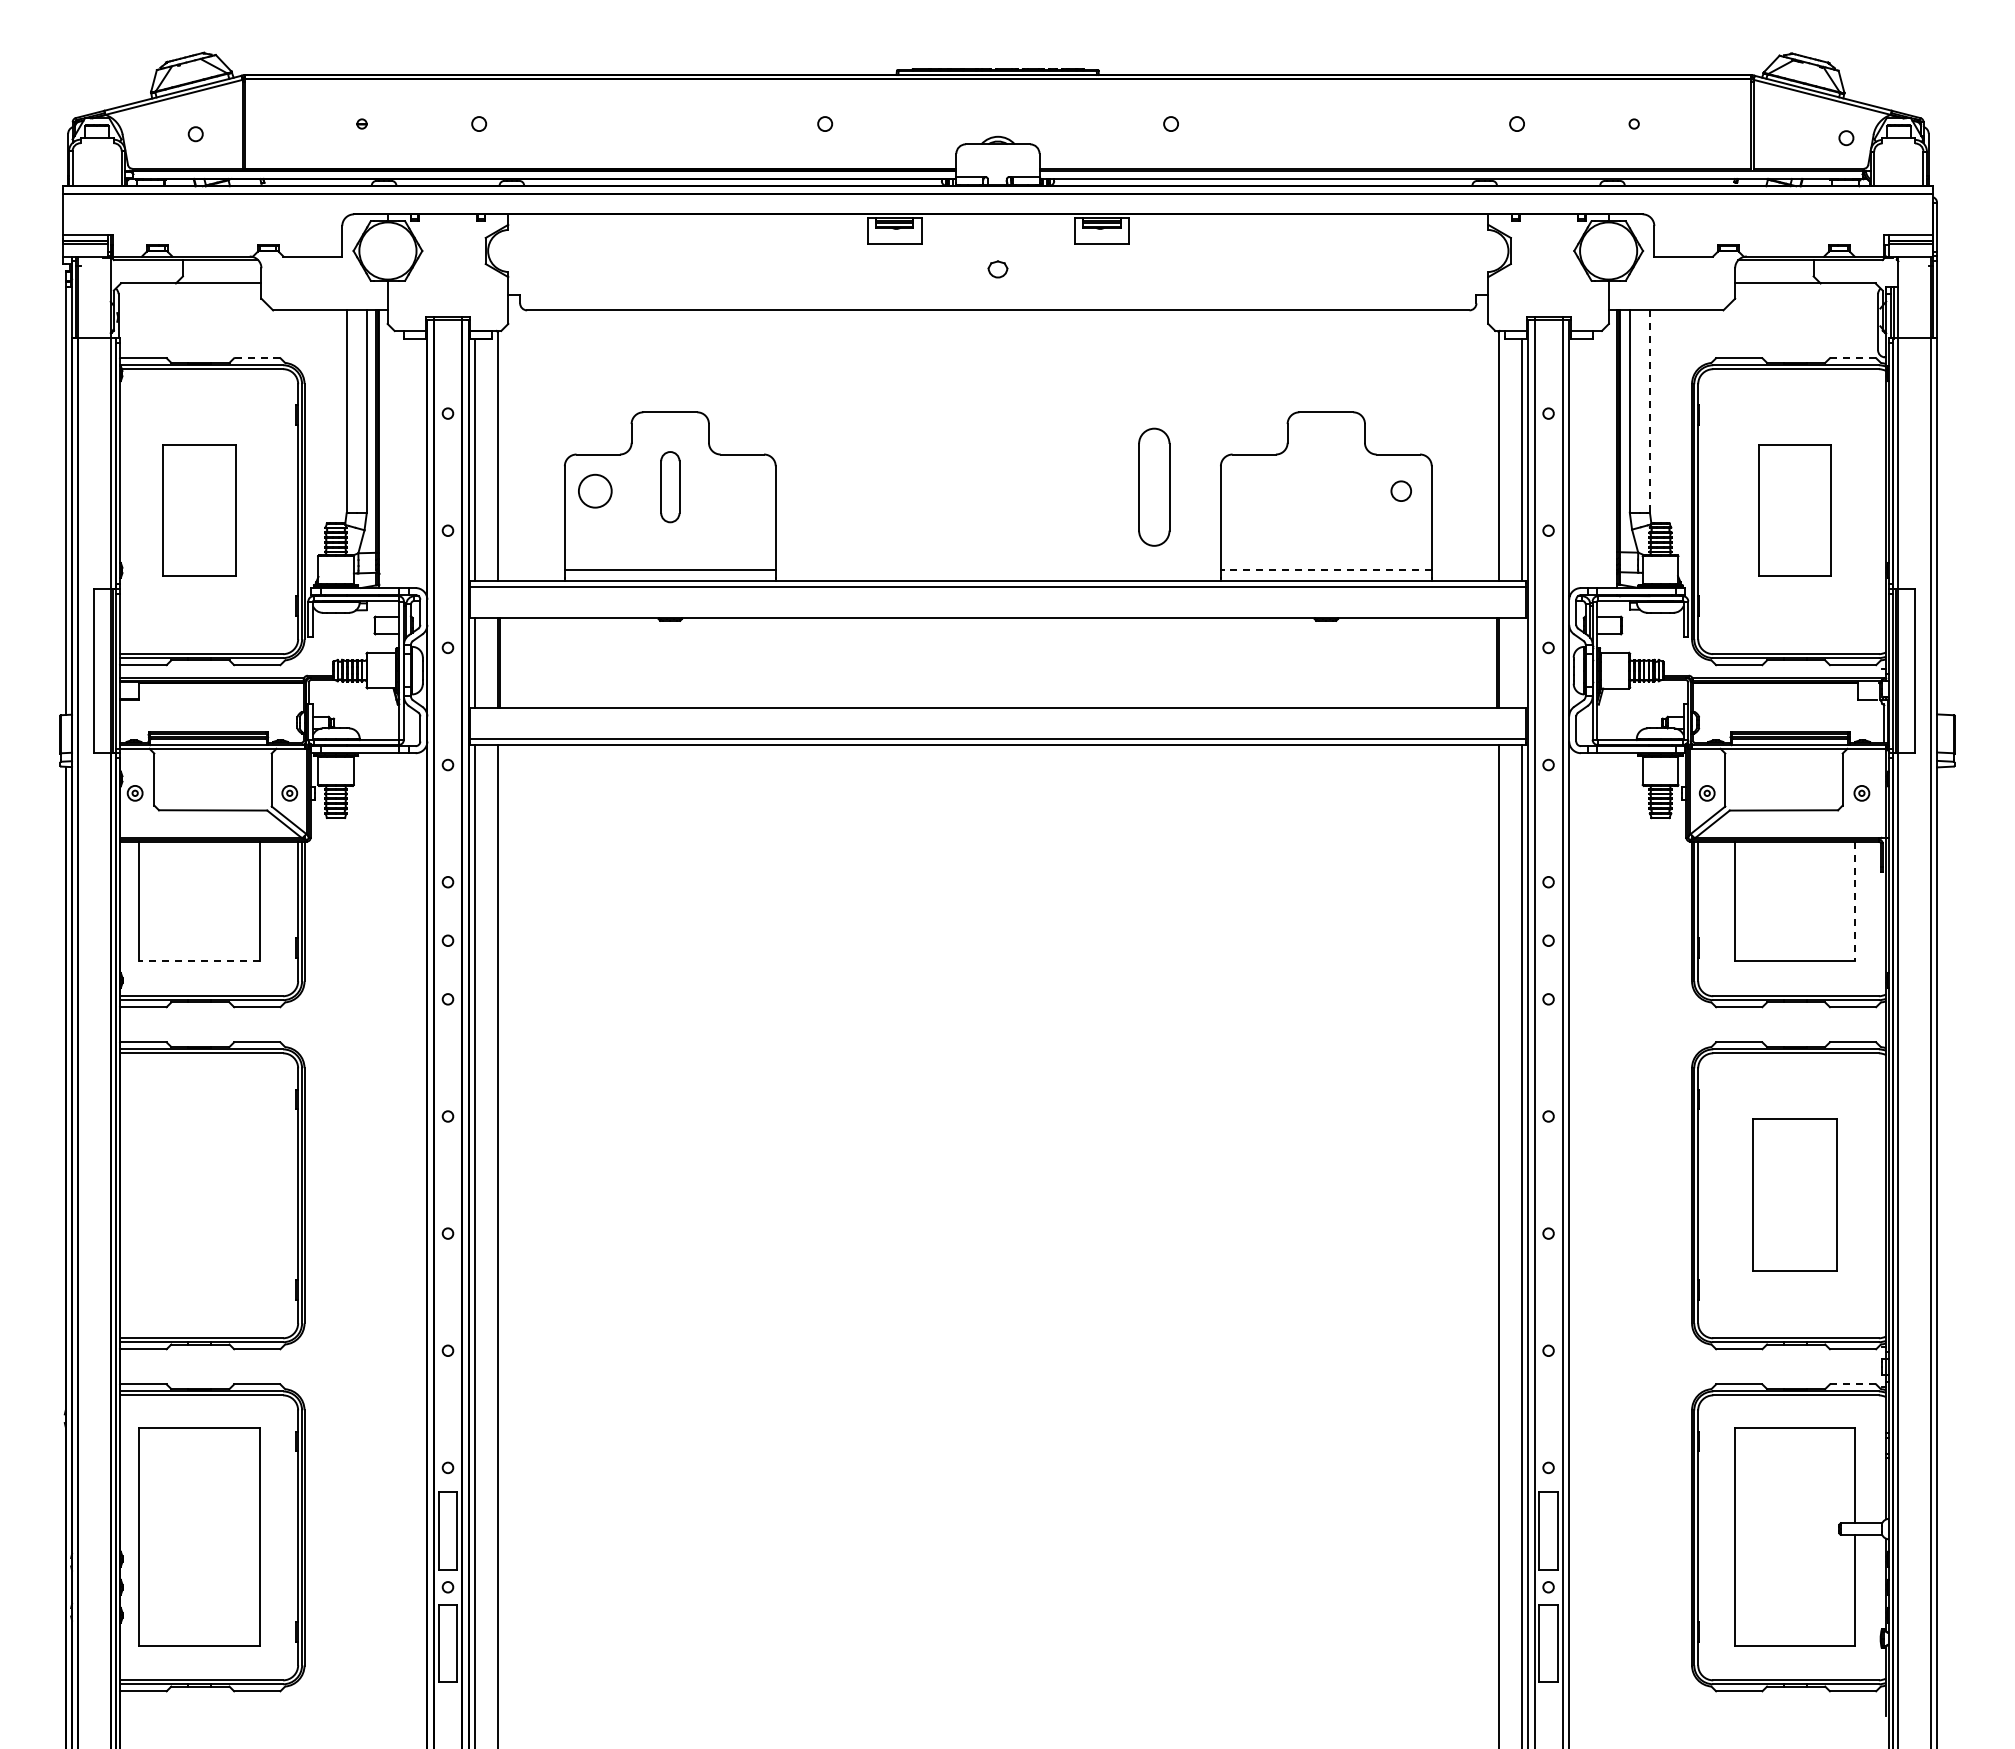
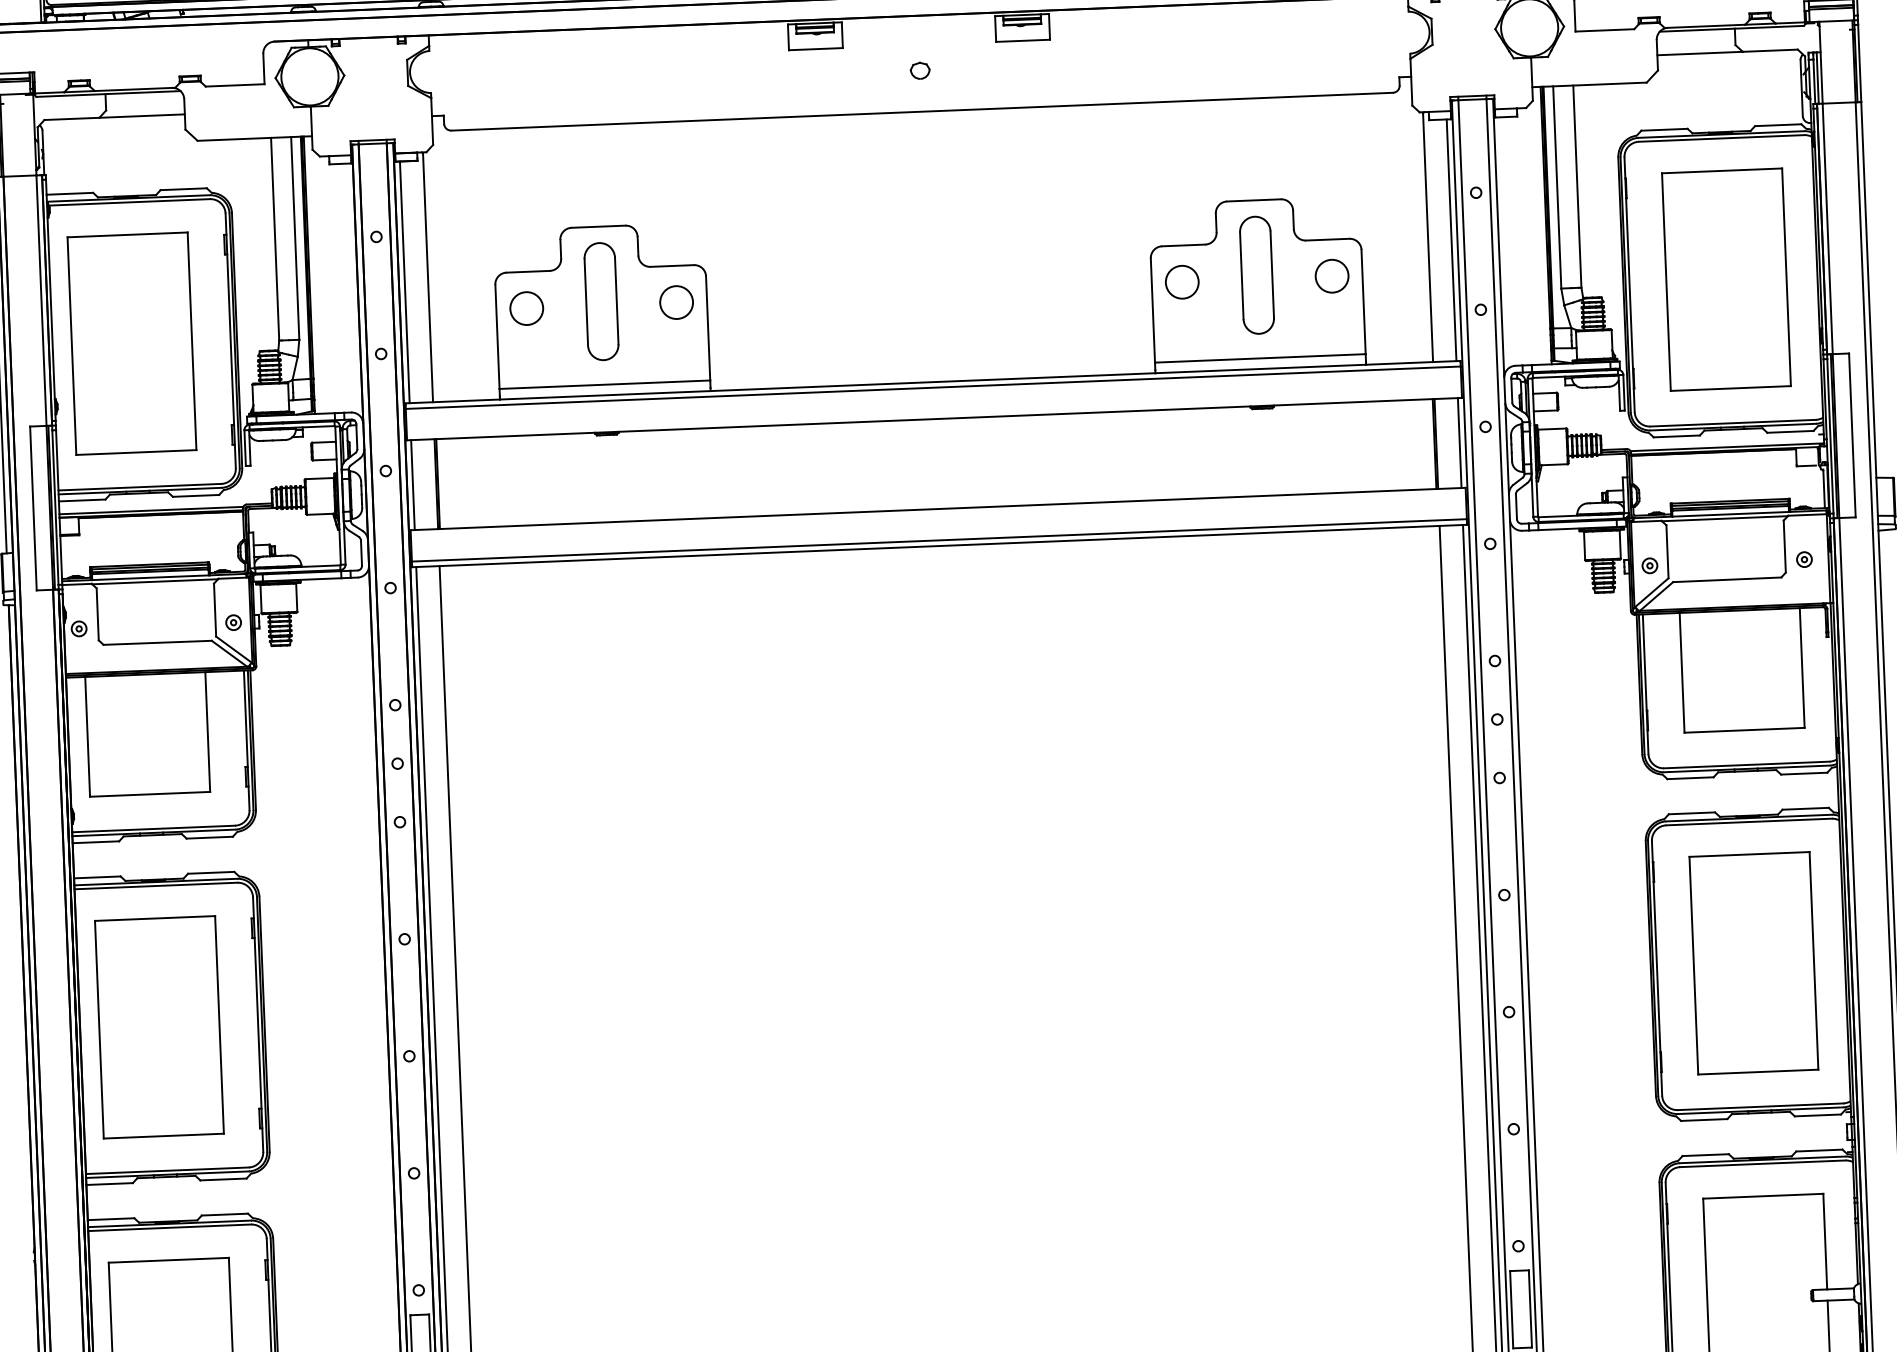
line: (256, 358) -> (182, 189), dashed -> solid
line: (1853, 358) -> (1778, 125), dashed -> solid
line: (1649, 412) -> (1576, 187), dashed -> solid
part: (670, 486) -> (601, 300), size x1.67
part: (1154, 486) -> (1257, 274), moved
circle: (745, 490) -> (676, 301), added
circle: (1251, 490) -> (1182, 281), added
circle: (1400, 490) -> (1331, 275), size x1.67
part: (199, 510) -> (132, 343), size x1.67
part: (1794, 510) -> (1725, 279), size x1.67
line: (1325, 570) -> (1259, 358), dashed -> solid
line: (1522, 663) -> (1460, 443), added
line: (1855, 901) -> (1802, 667), dashed -> solid
line: (198, 961) -> (149, 794), dashed -> solid
part: (199, 1194) -> (159, 1027), added
part: (1794, 1194) -> (1753, 963), size x1.43
line: (1853, 1384) -> (1819, 1150), dashed -> solid

